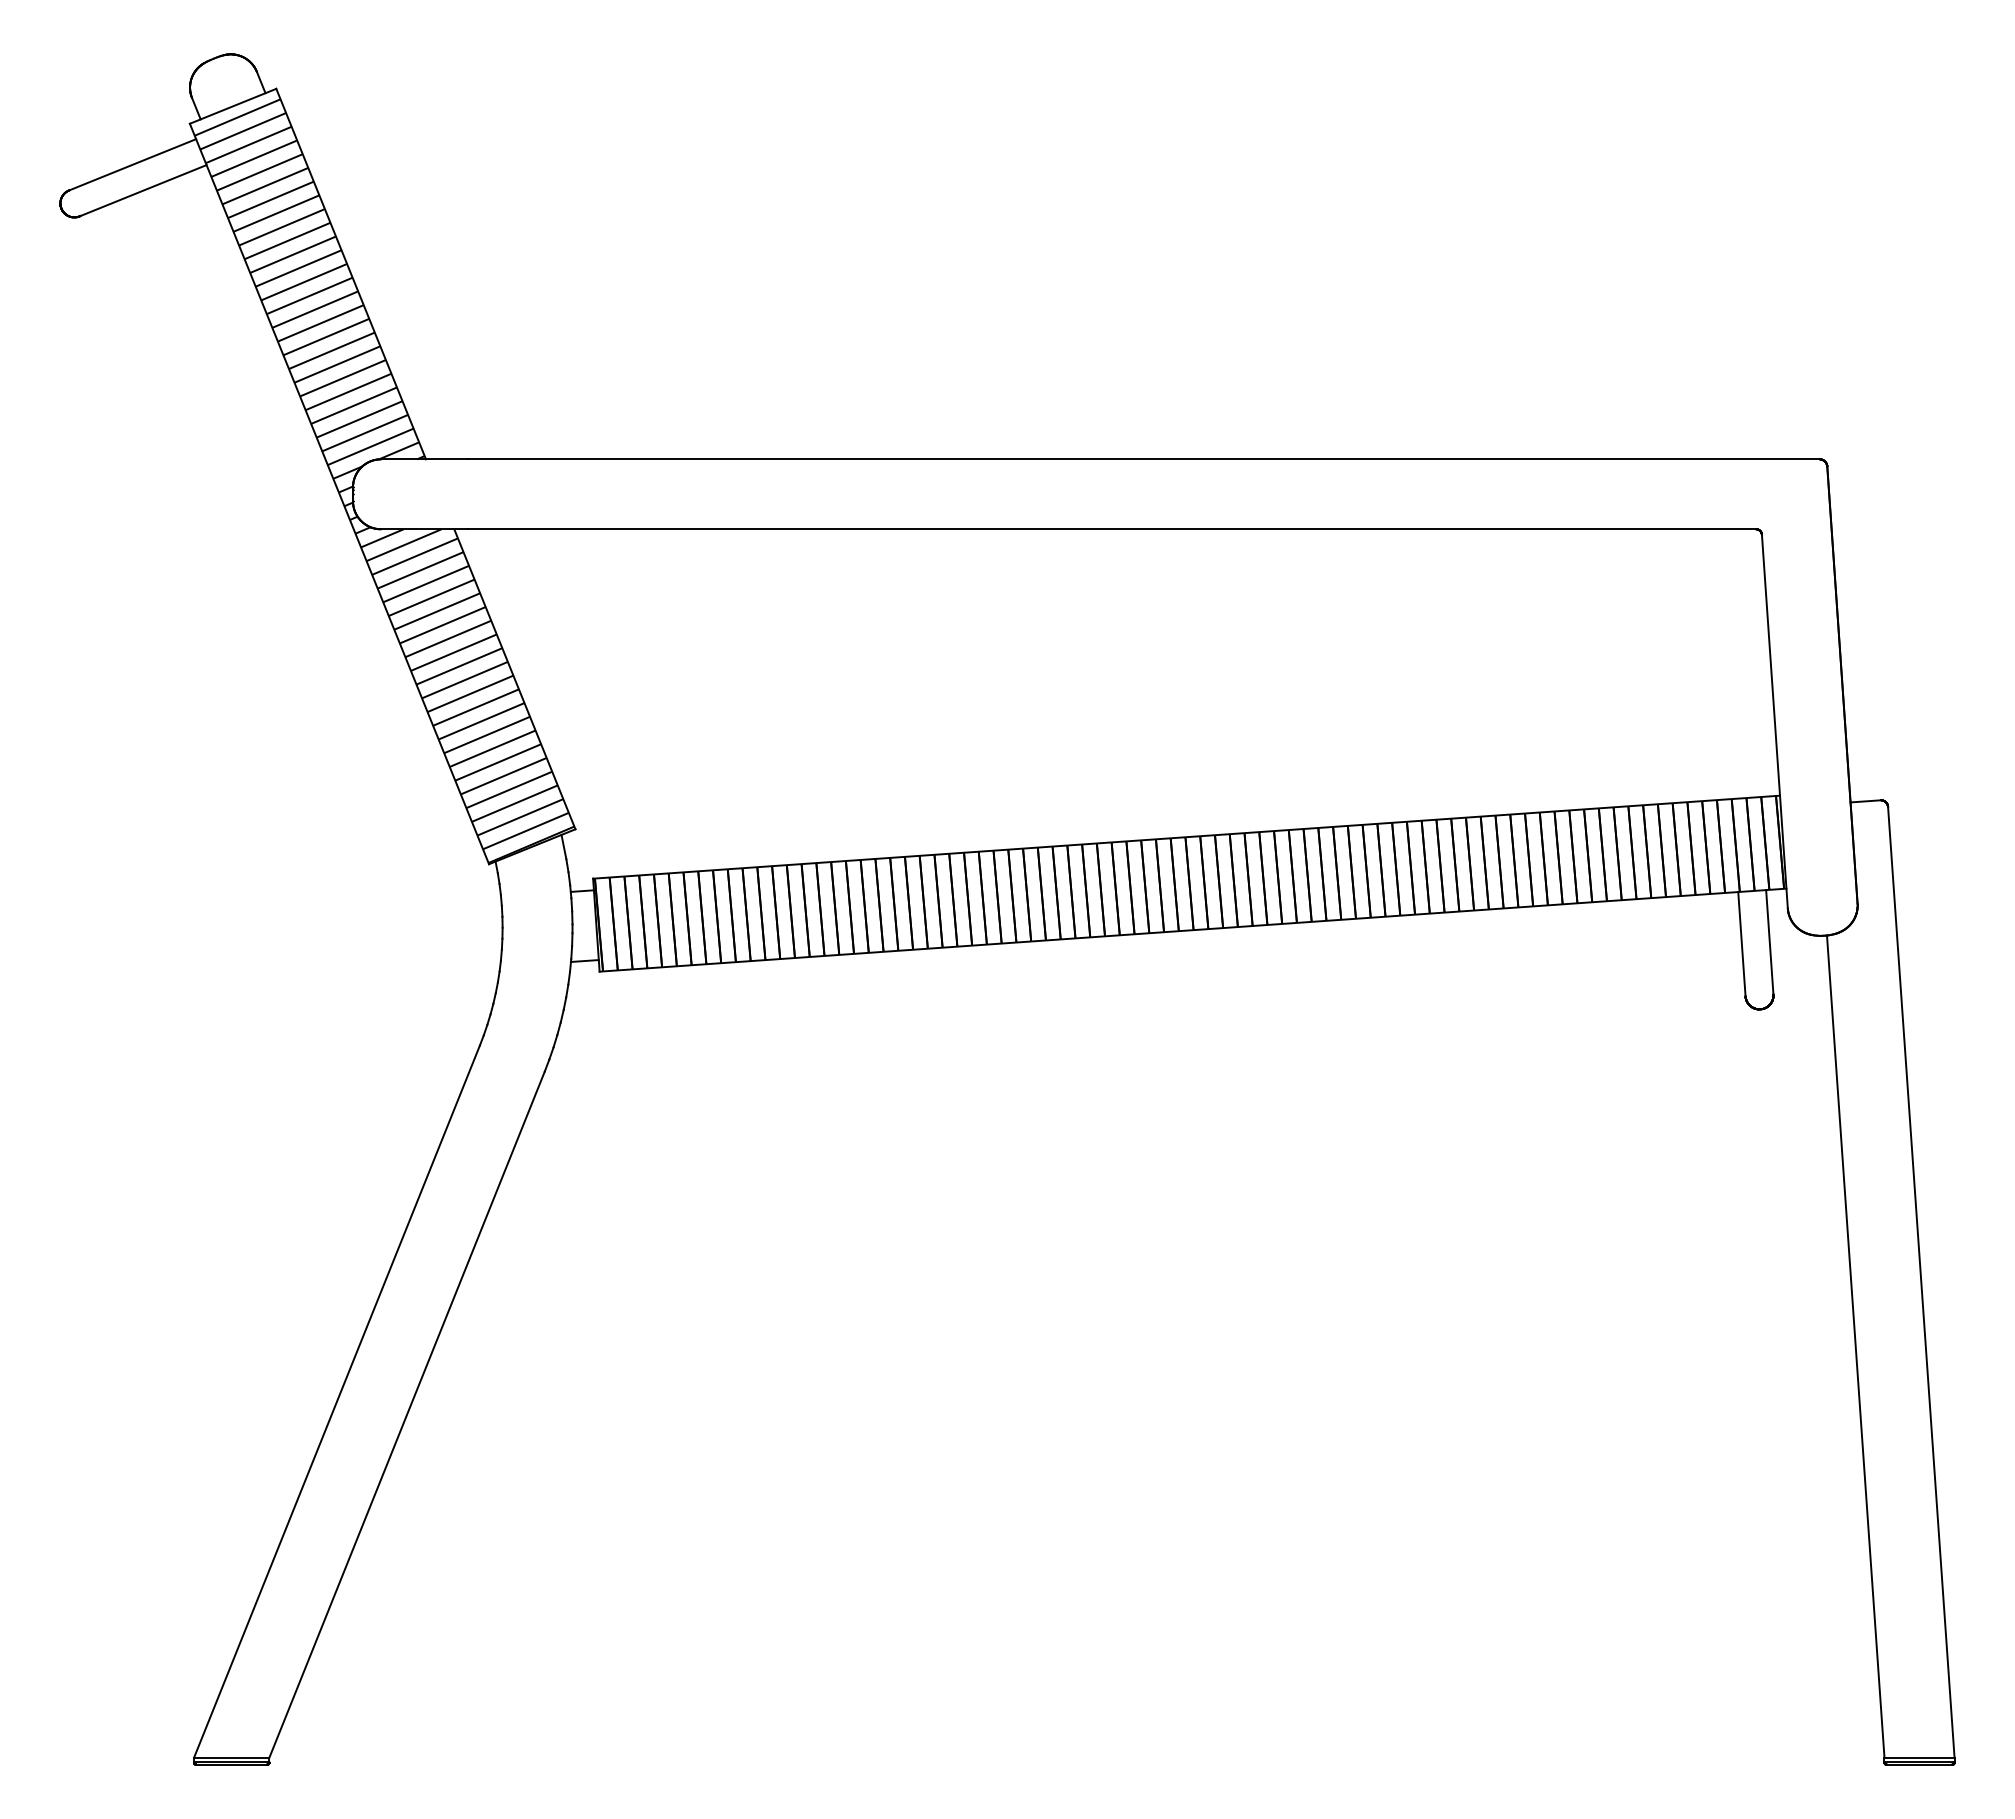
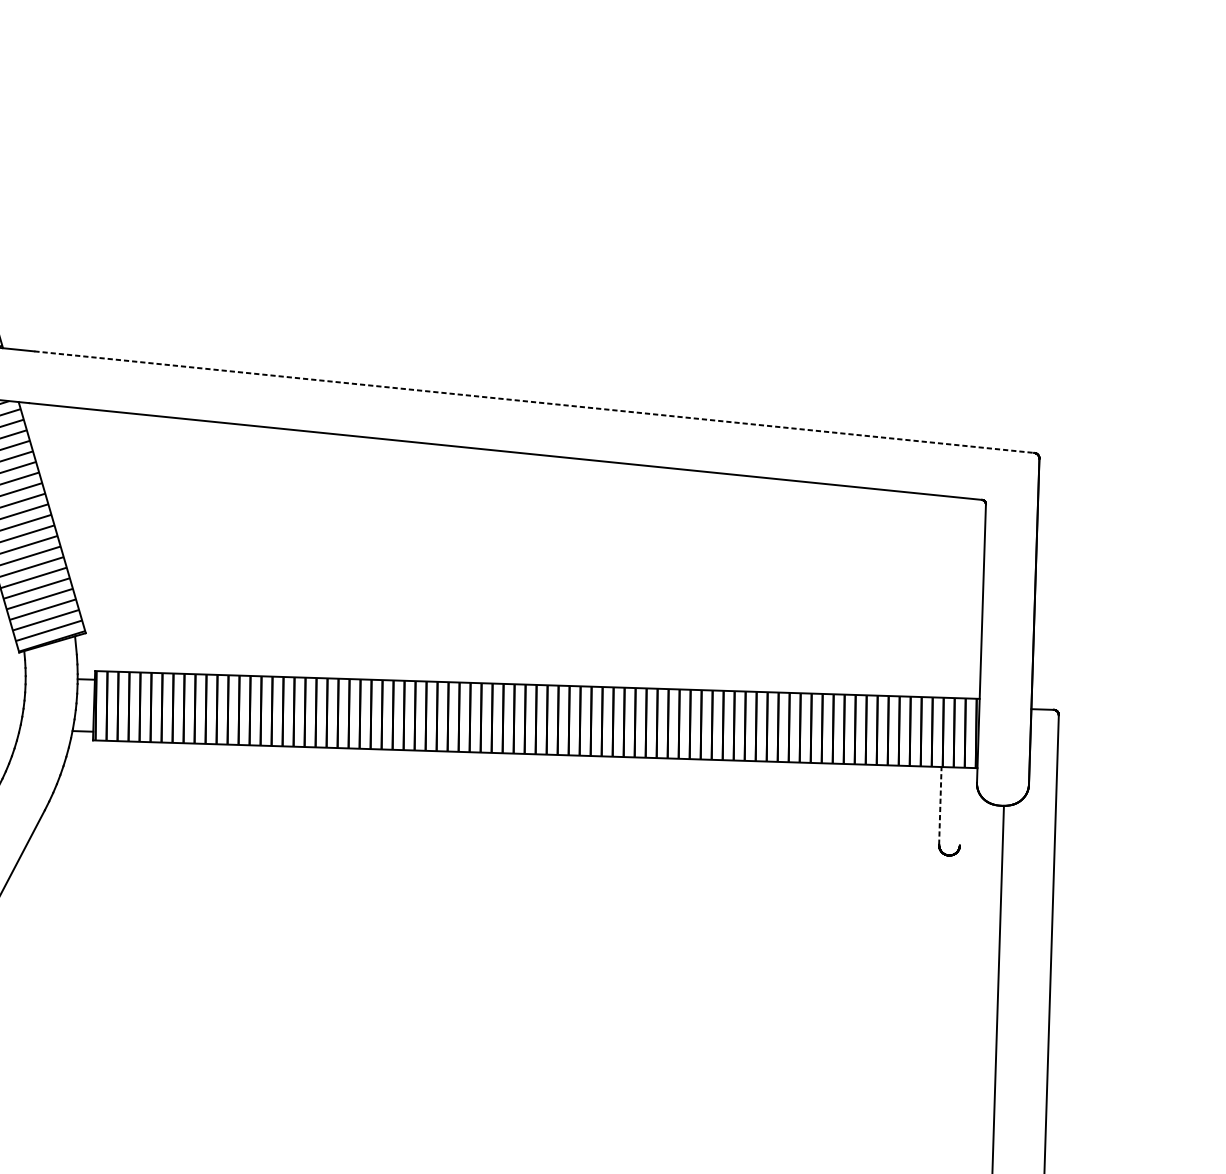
line: (1143, 459) -> (533, 402), solid -> dashed
line: (1769, 942) -> (960, 806), removed
line: (1741, 943) -> (940, 805), solid -> dashed

